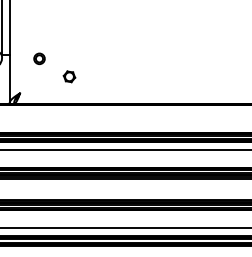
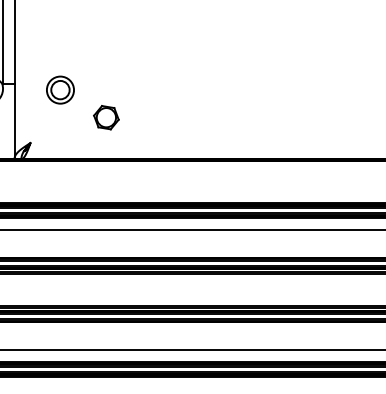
part: (39, 58) -> (60, 89), size x1.67
part: (69, 76) -> (106, 117), size x1.43

